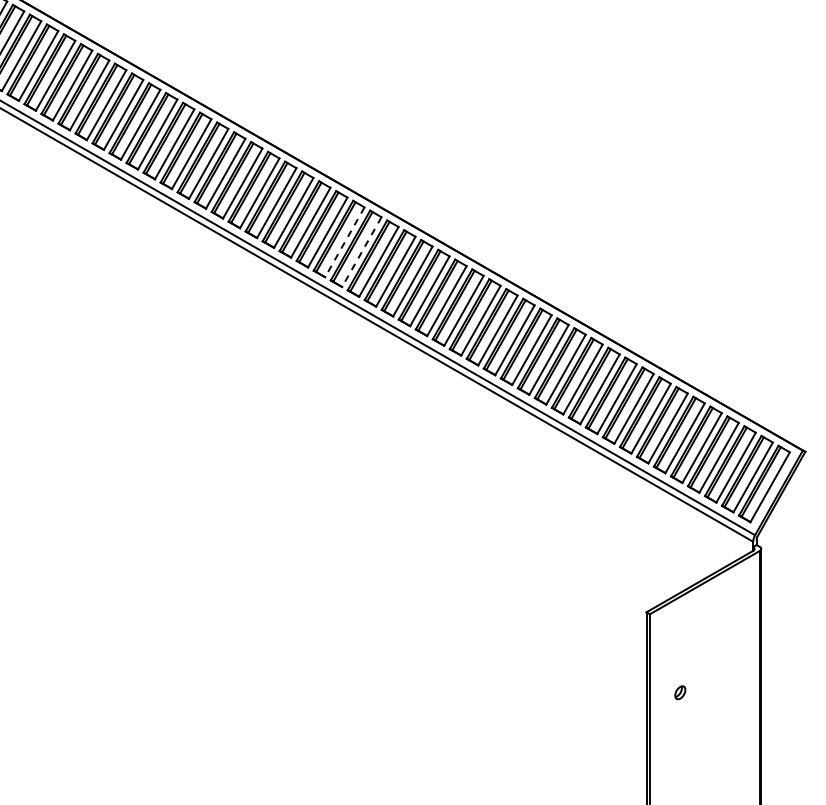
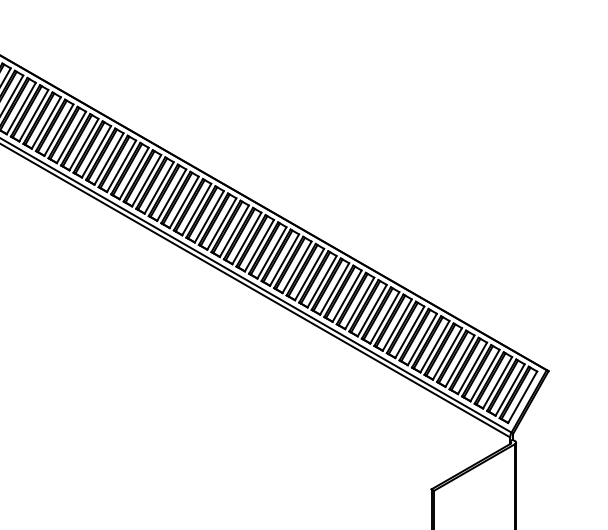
line: (344, 242) -> (209, 216), dashed -> solid
line: (361, 252) -> (221, 224), dashed -> solid

